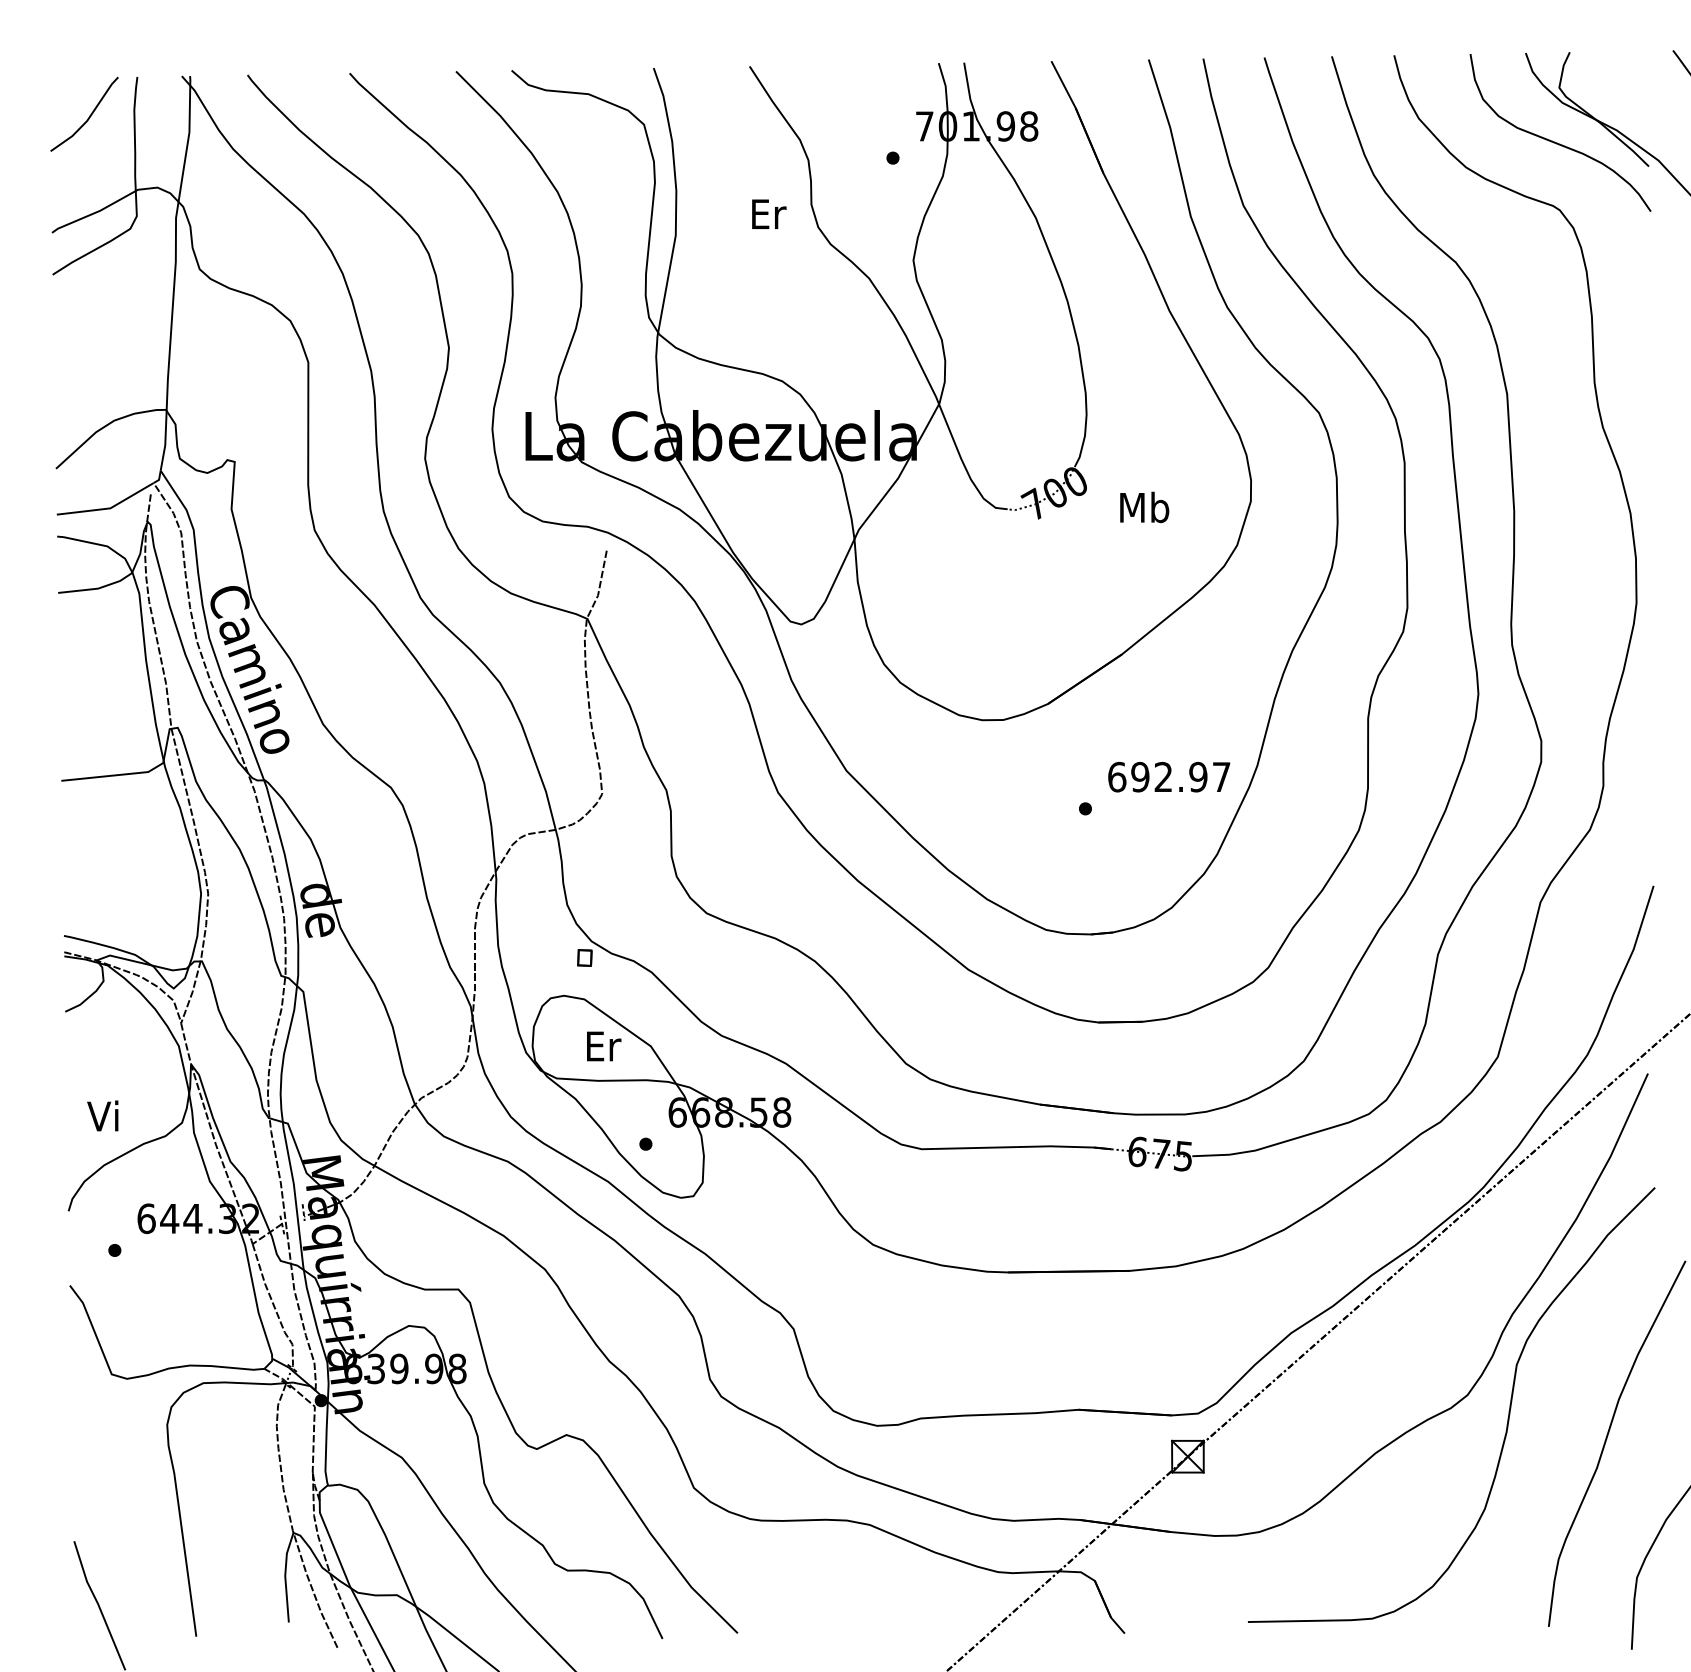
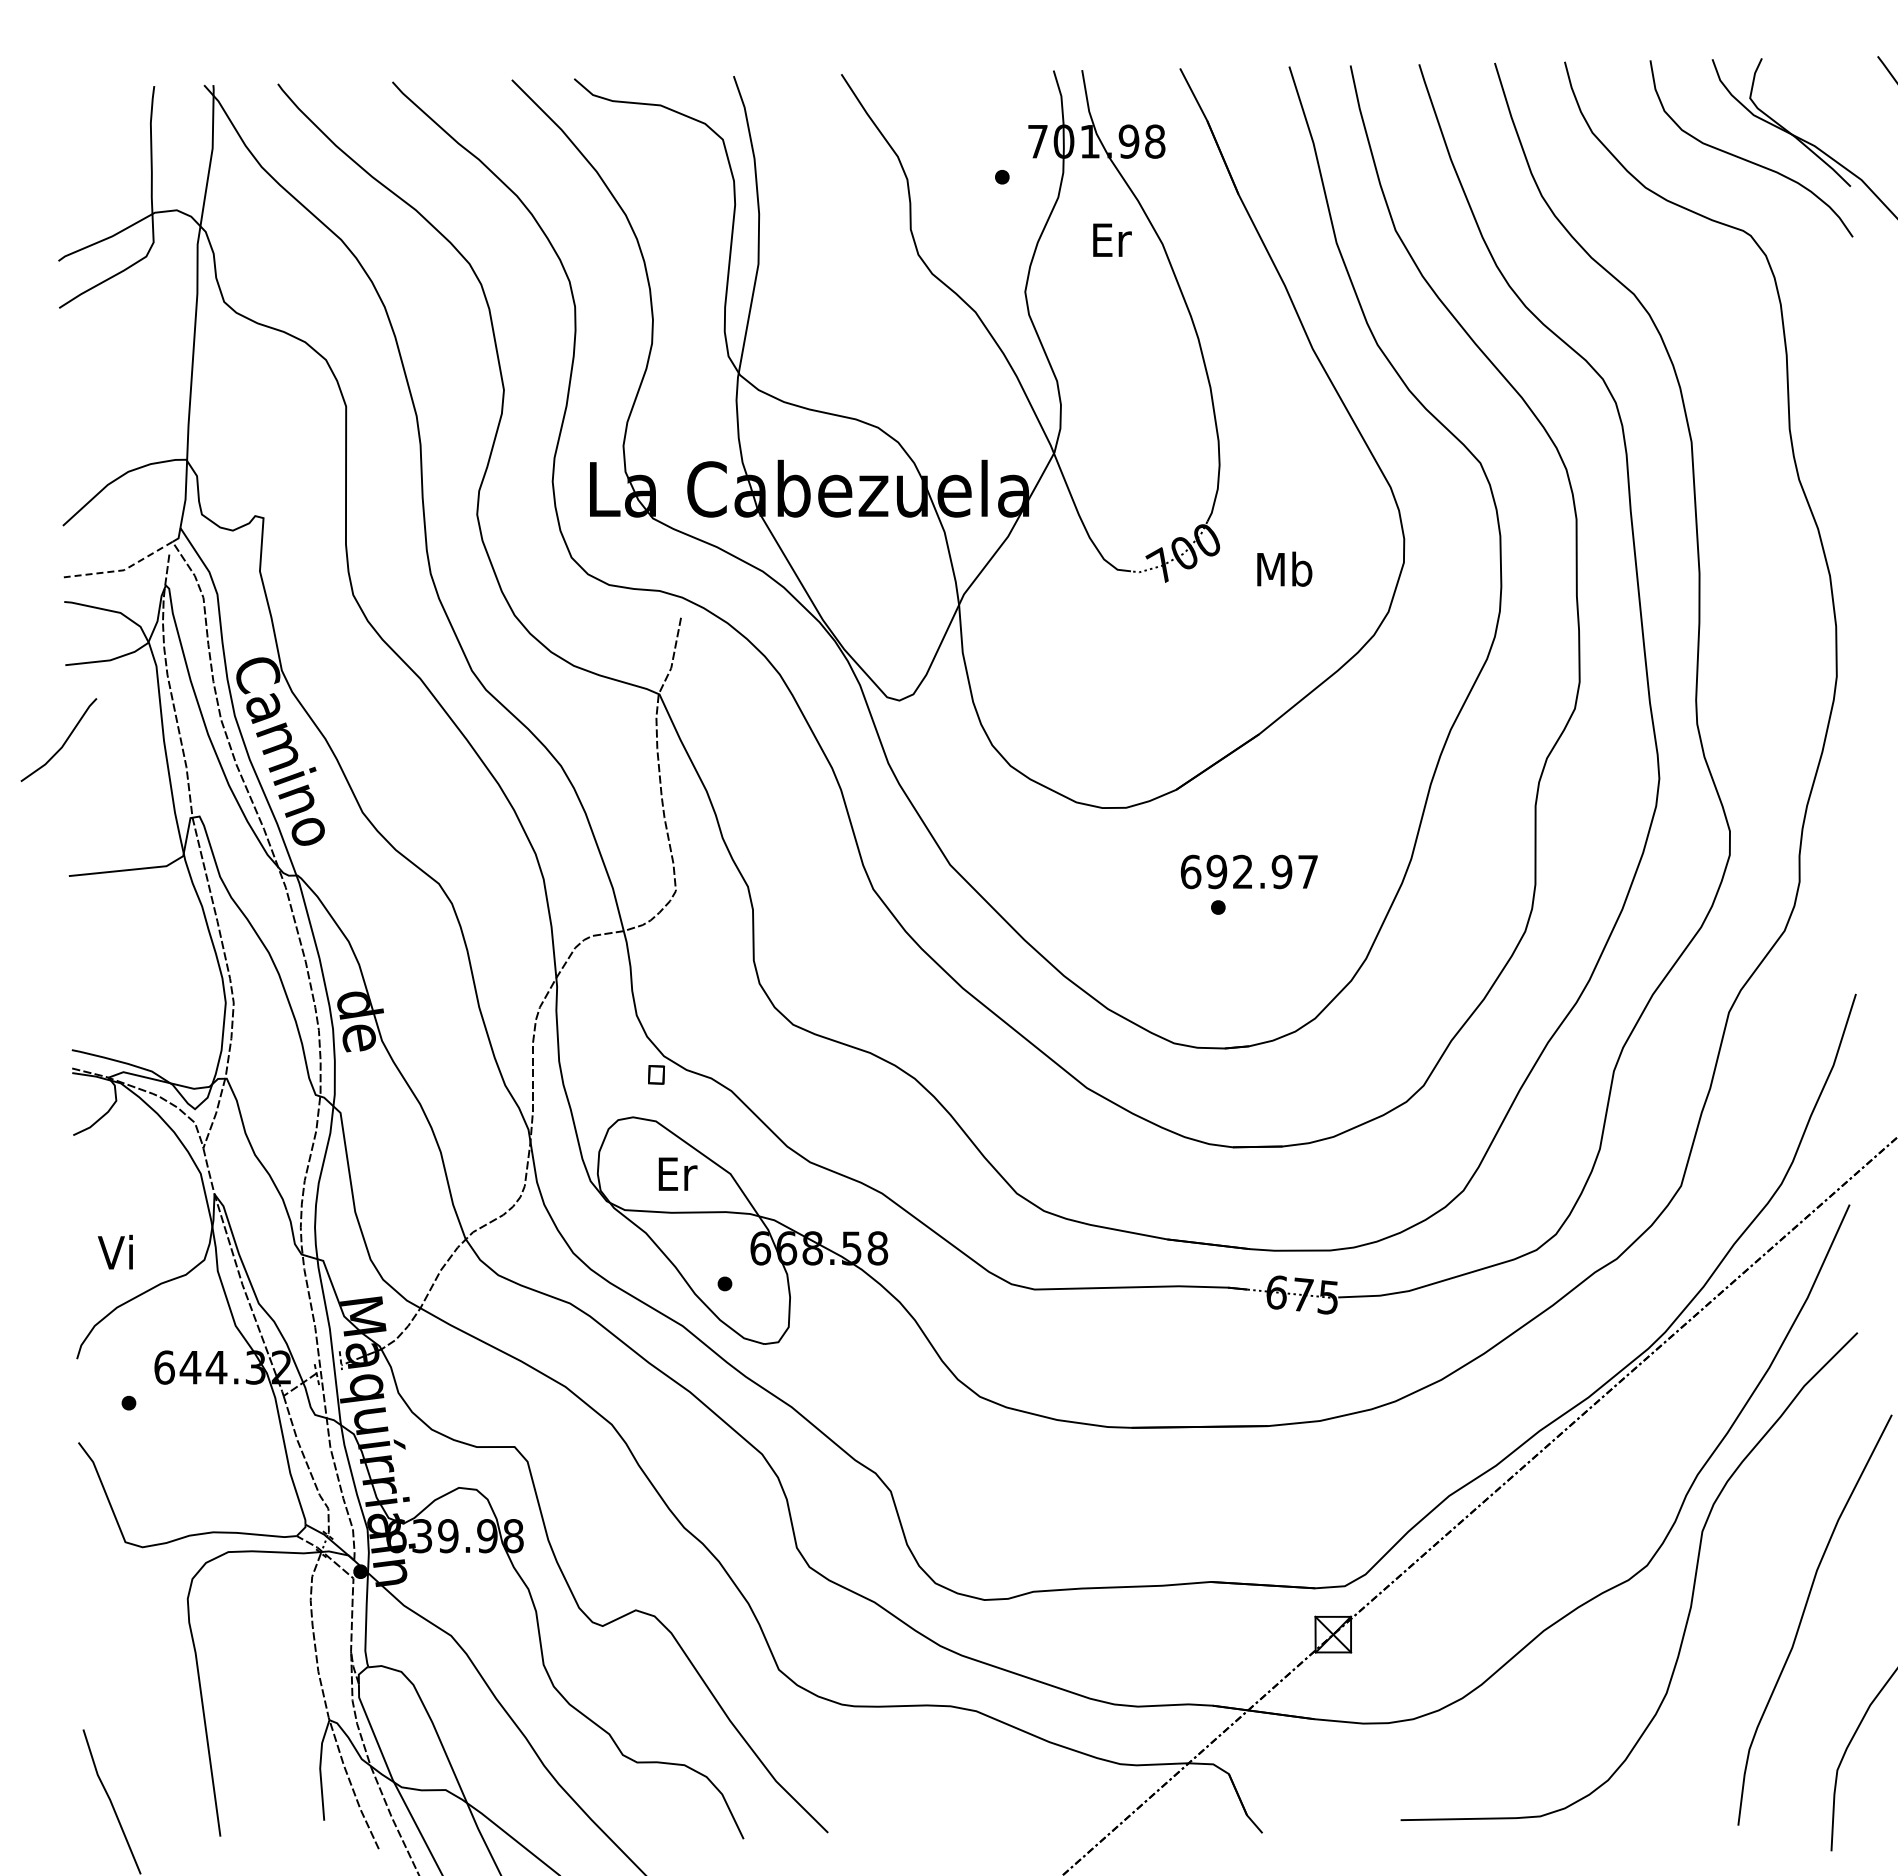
line: (87, 118) -> (62, 744), moved
text: (769, 213) -> (1112, 239), moved
line: (109, 508) -> (122, 570), solid -> dashed
text: (1168, 776) -> (1248, 871), moved

